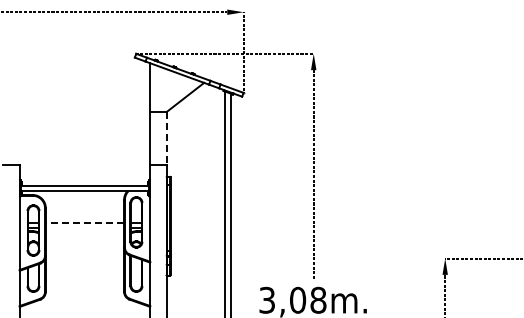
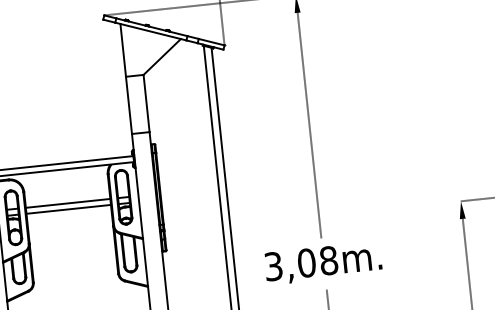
line: (166, 138) -> (146, 103), dashed -> solid
line: (84, 222) -> (67, 203), dashed -> solid
line: (84, 228) -> (68, 209), added

